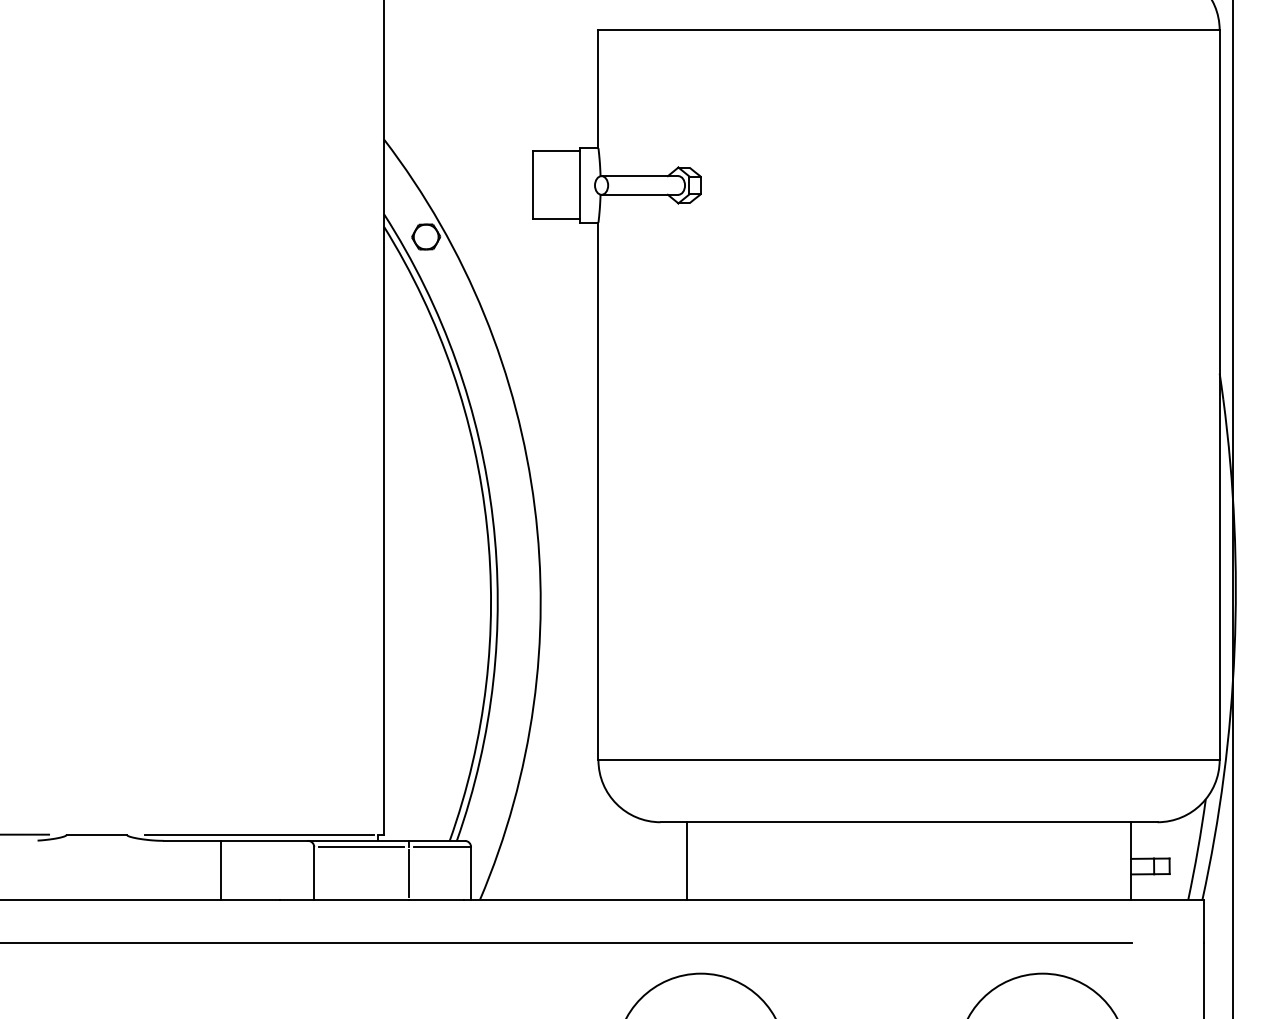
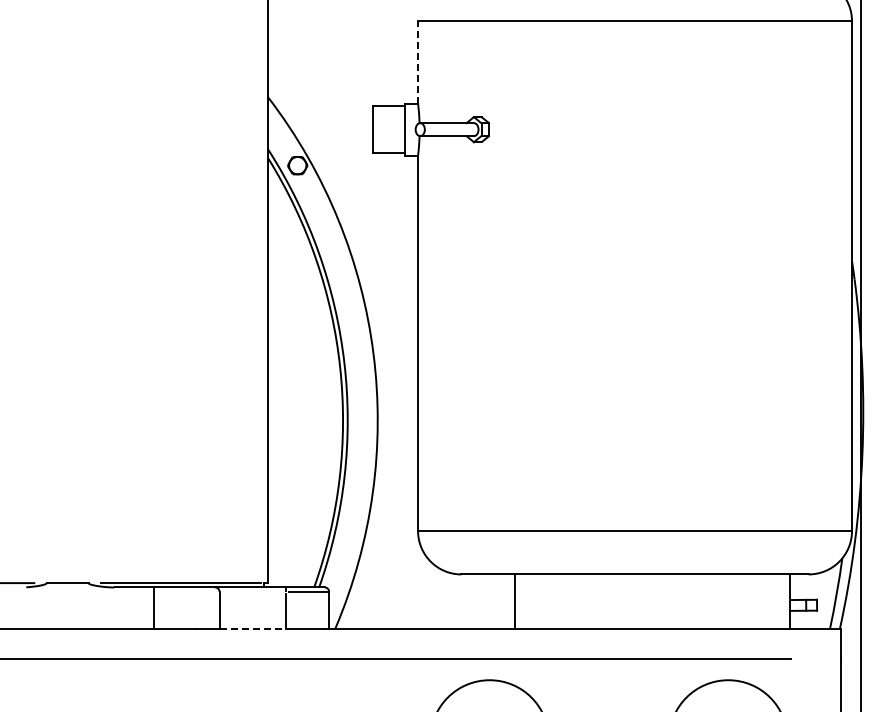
line: (599, 87) -> (418, 61), solid -> dashed
line: (361, 846) -> (252, 591), removed
line: (686, 860) -> (514, 601), moved
line: (362, 899) -> (253, 628), solid -> dashed

